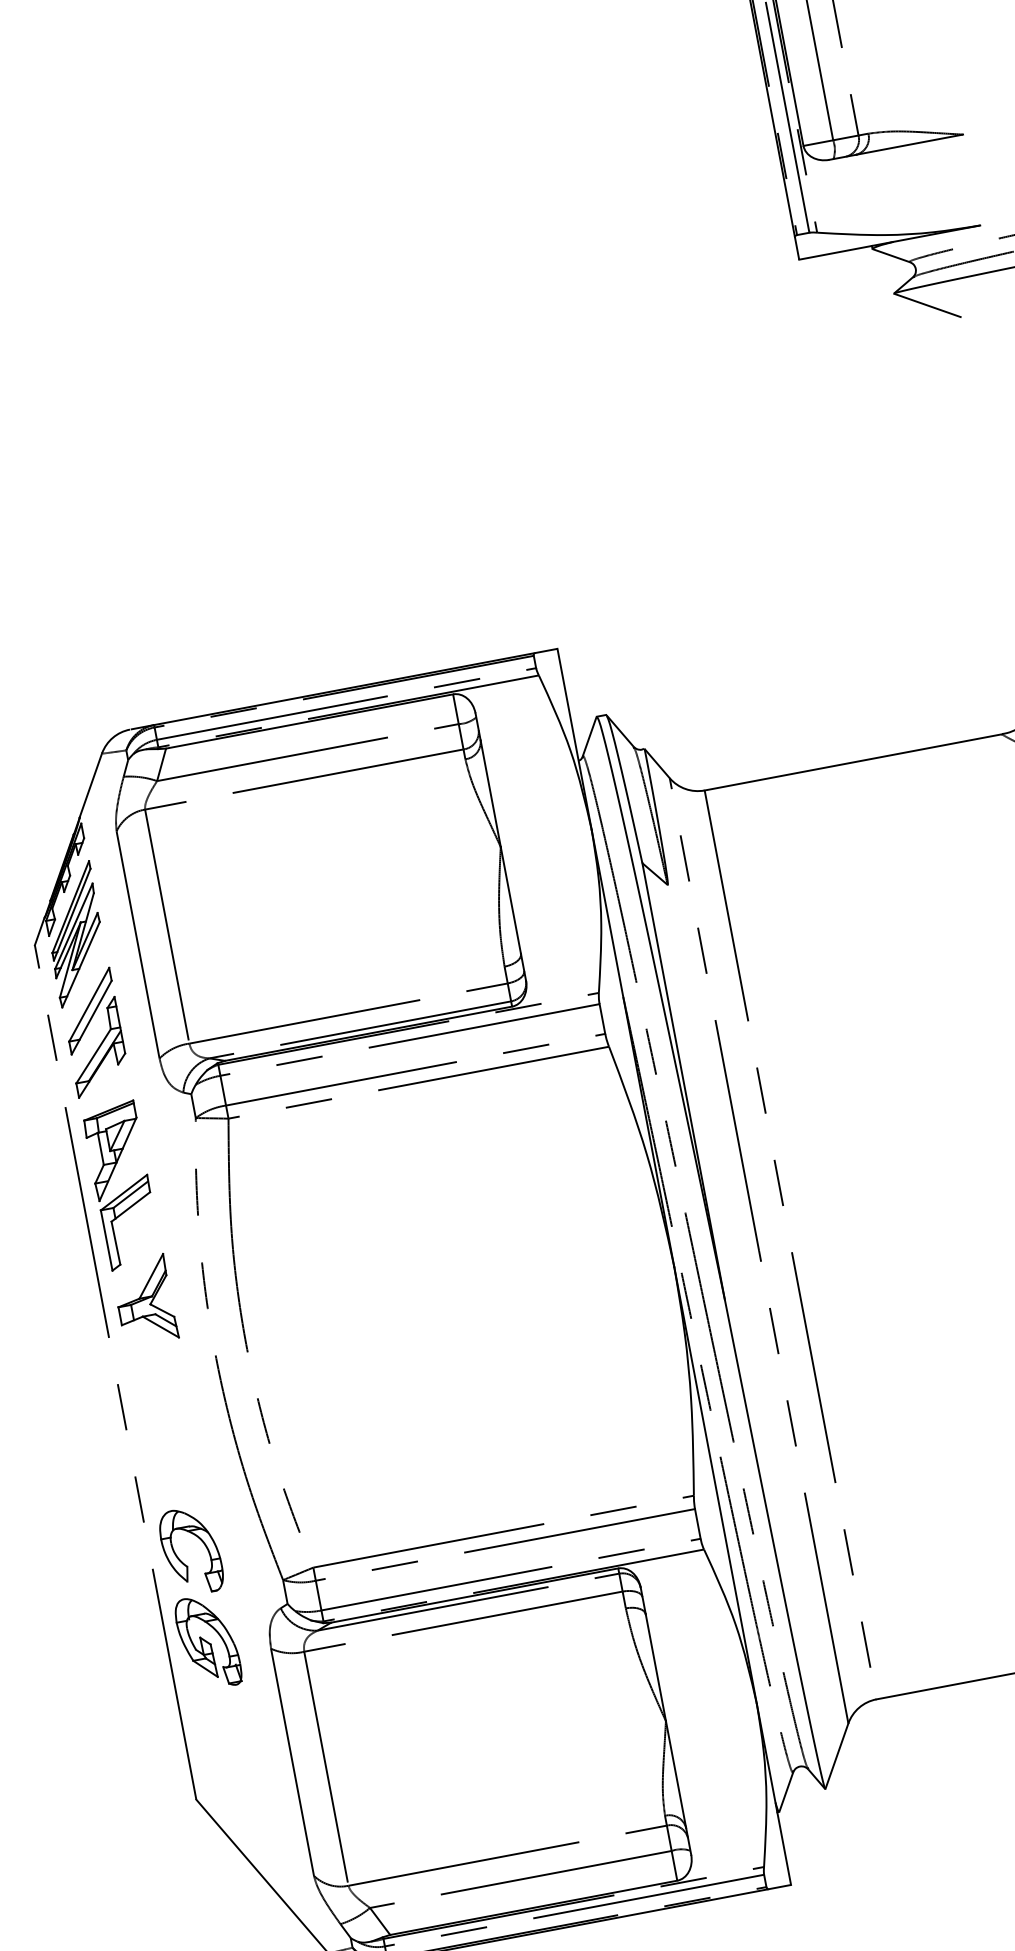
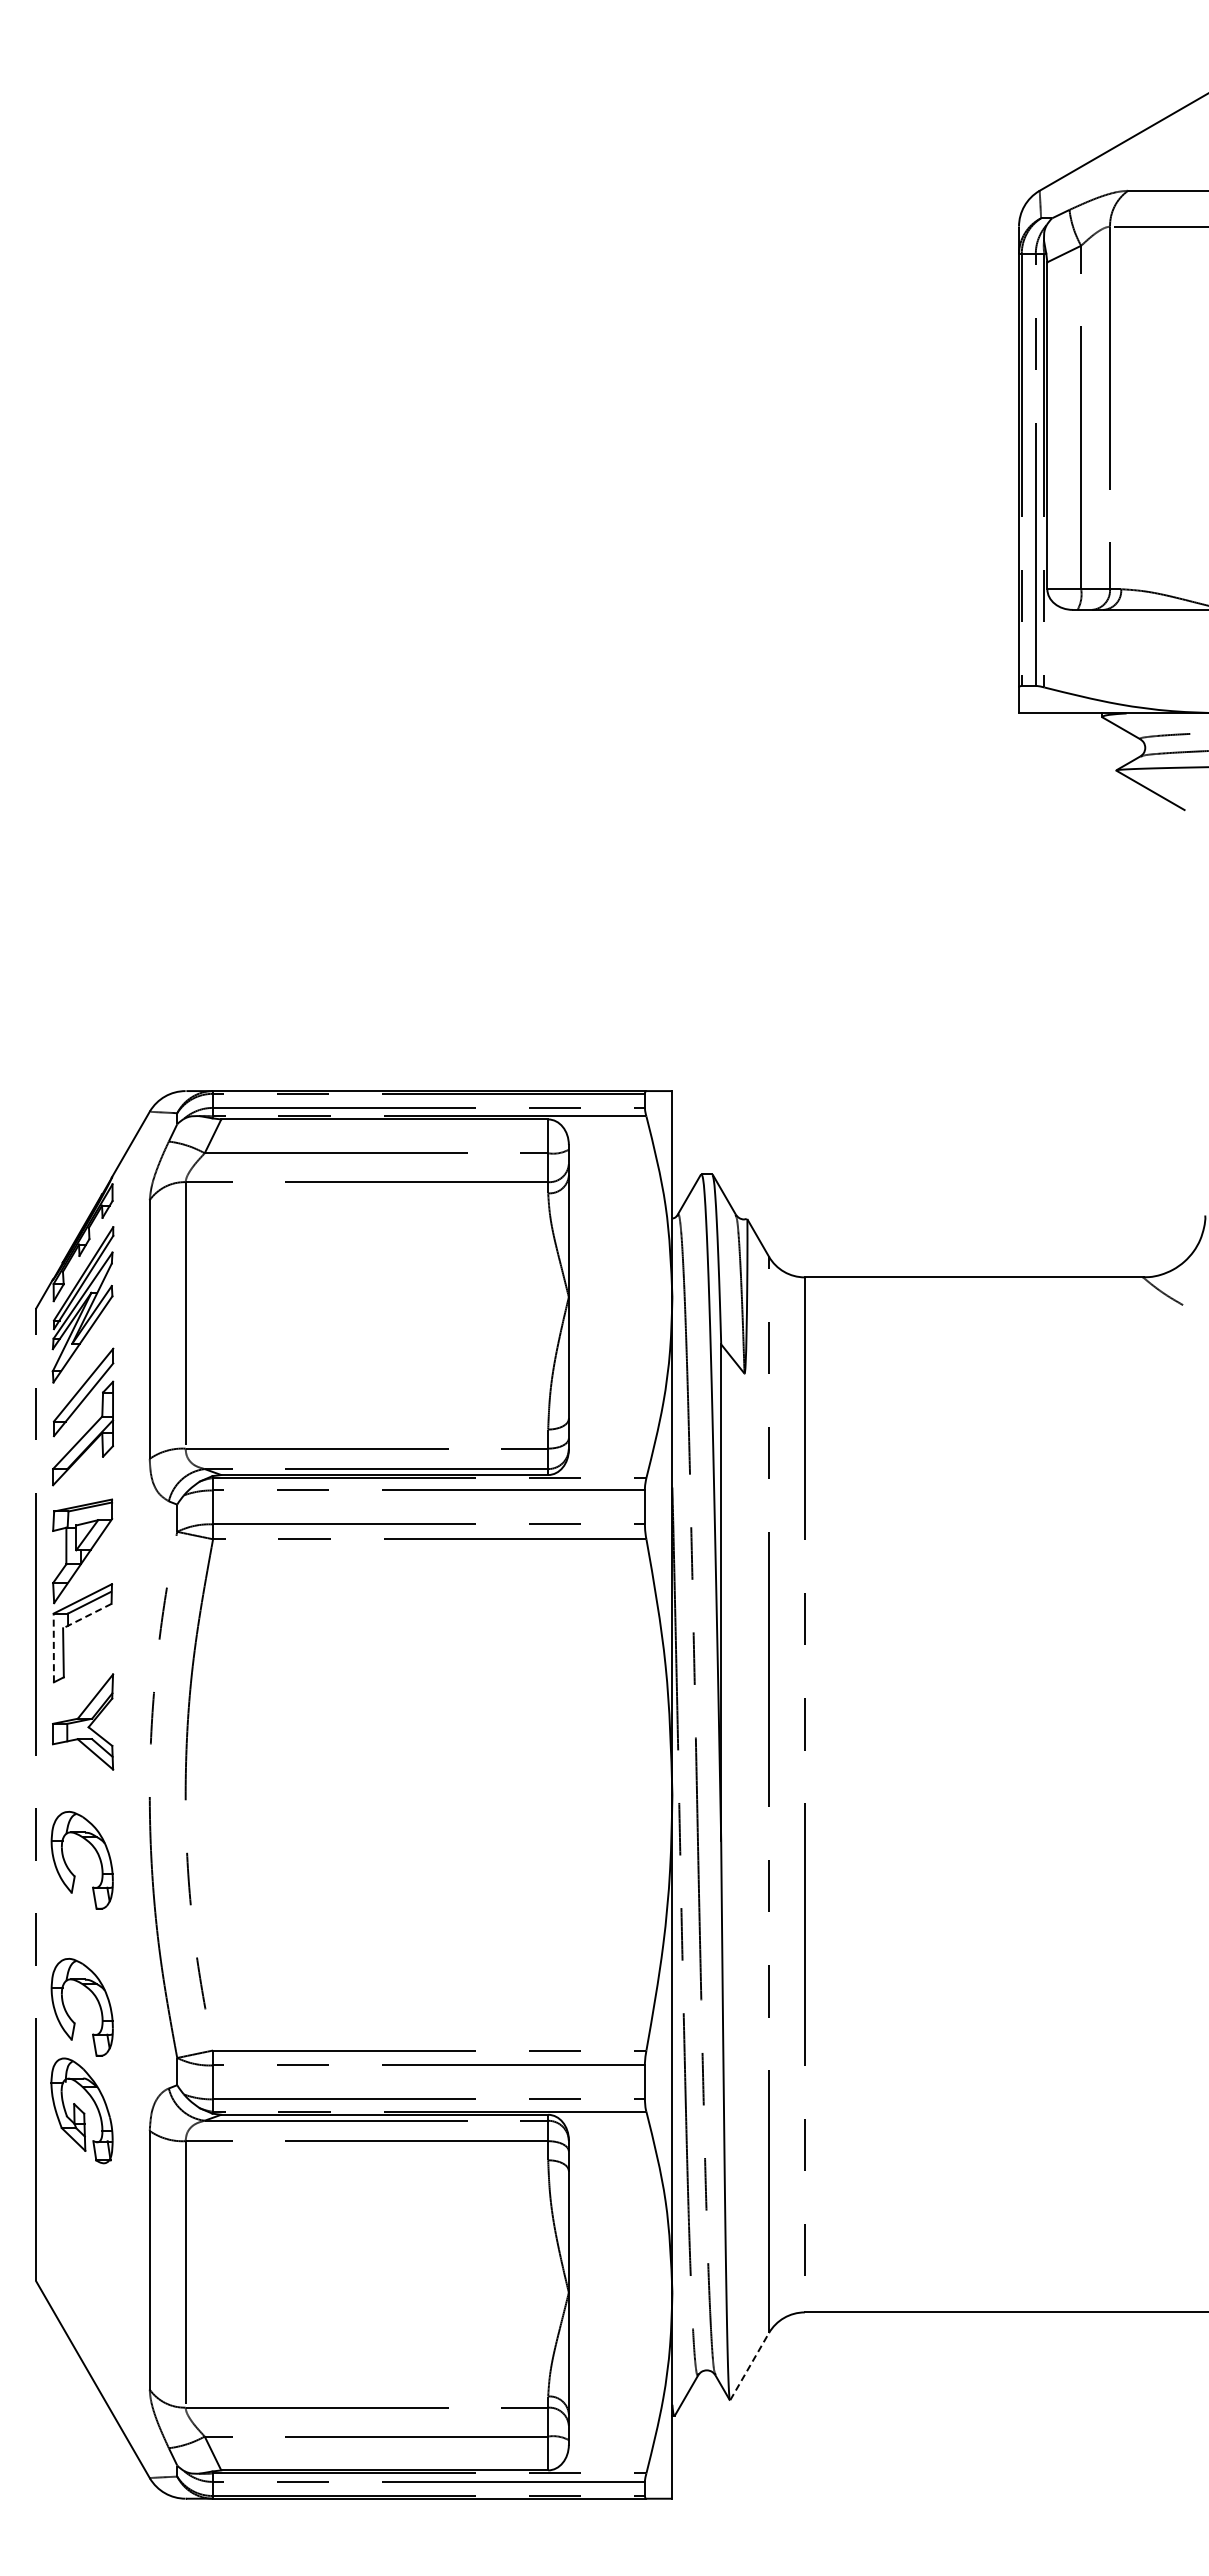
line: (130, 1207) -> (86, 1616), solid -> dashed
line: (106, 1240) -> (53, 1647), solid -> dashed
part: (158, 1432) -> (70, 1869), added
line: (836, 1756) -> (749, 2366), solid -> dashed

